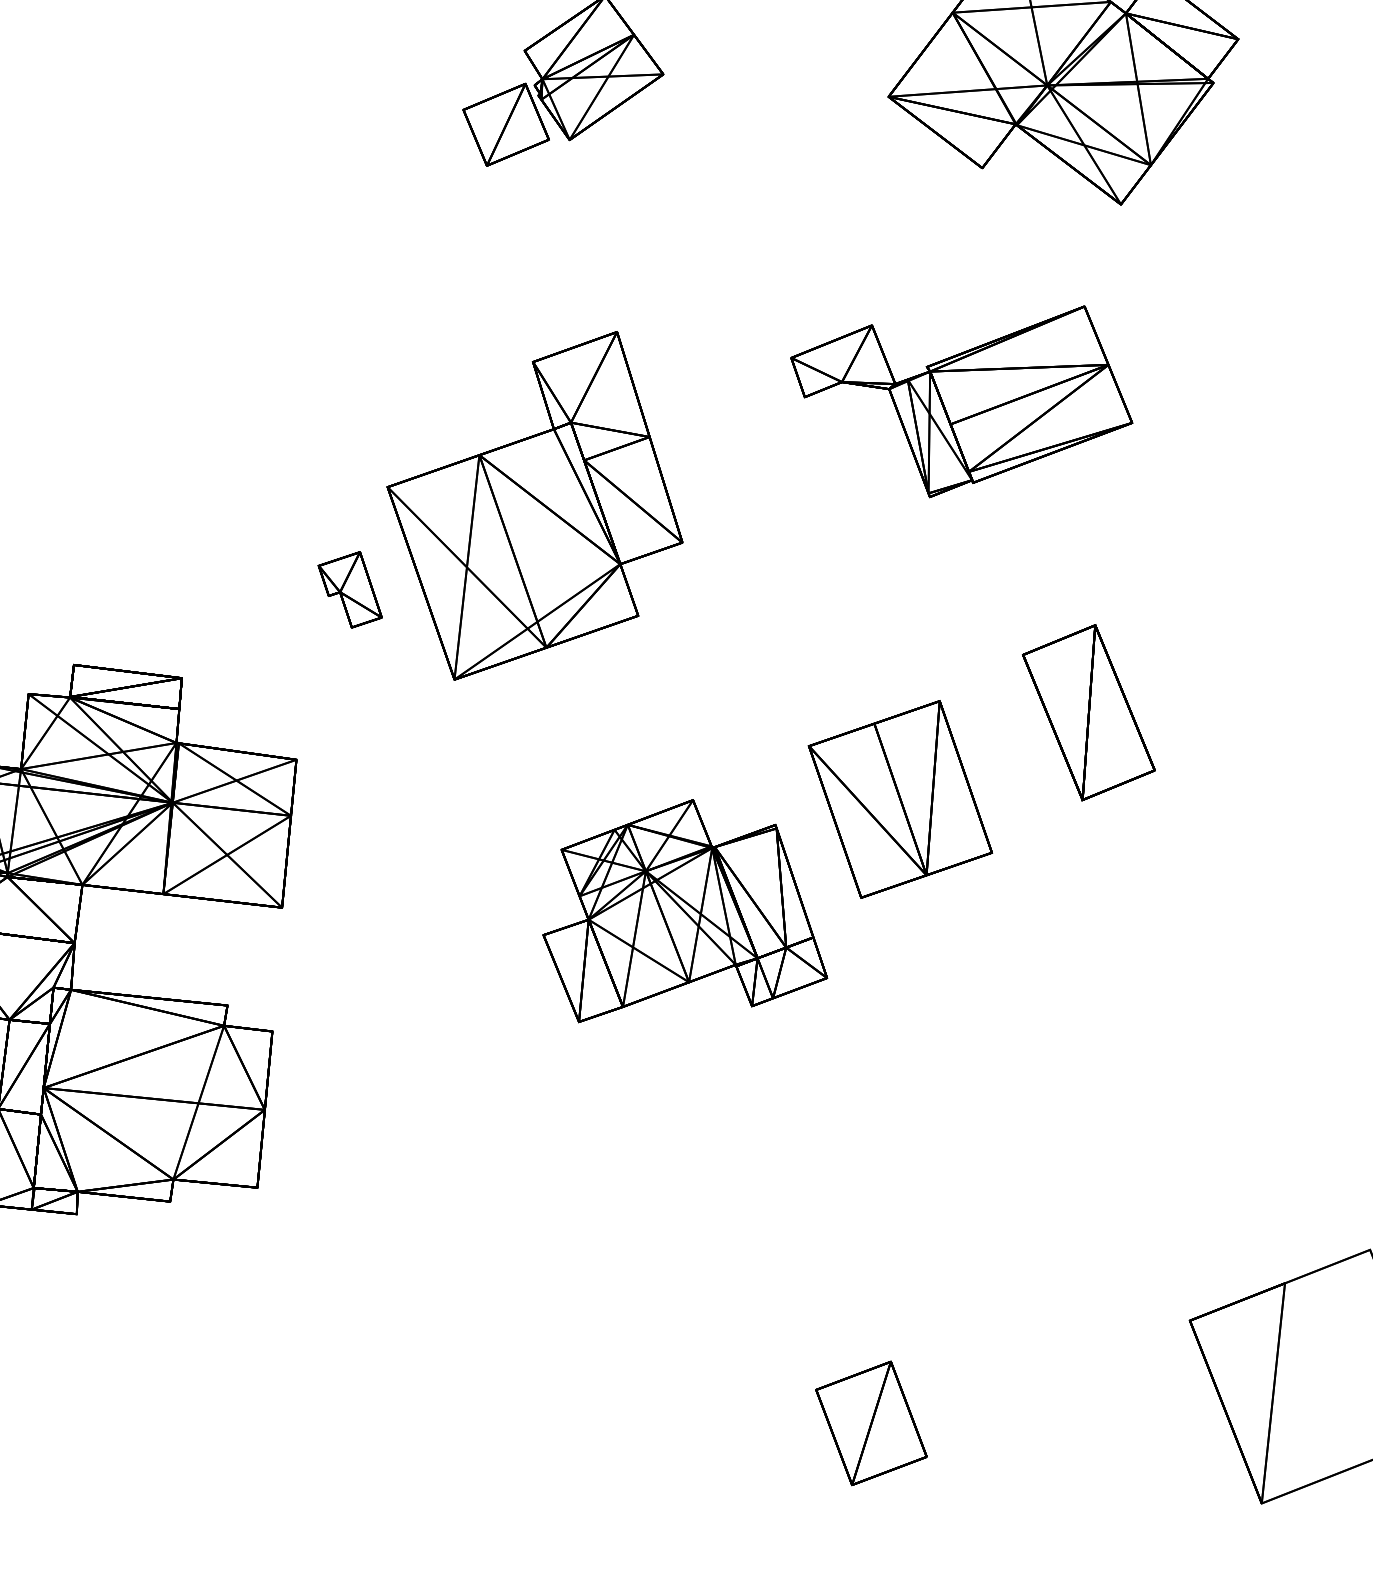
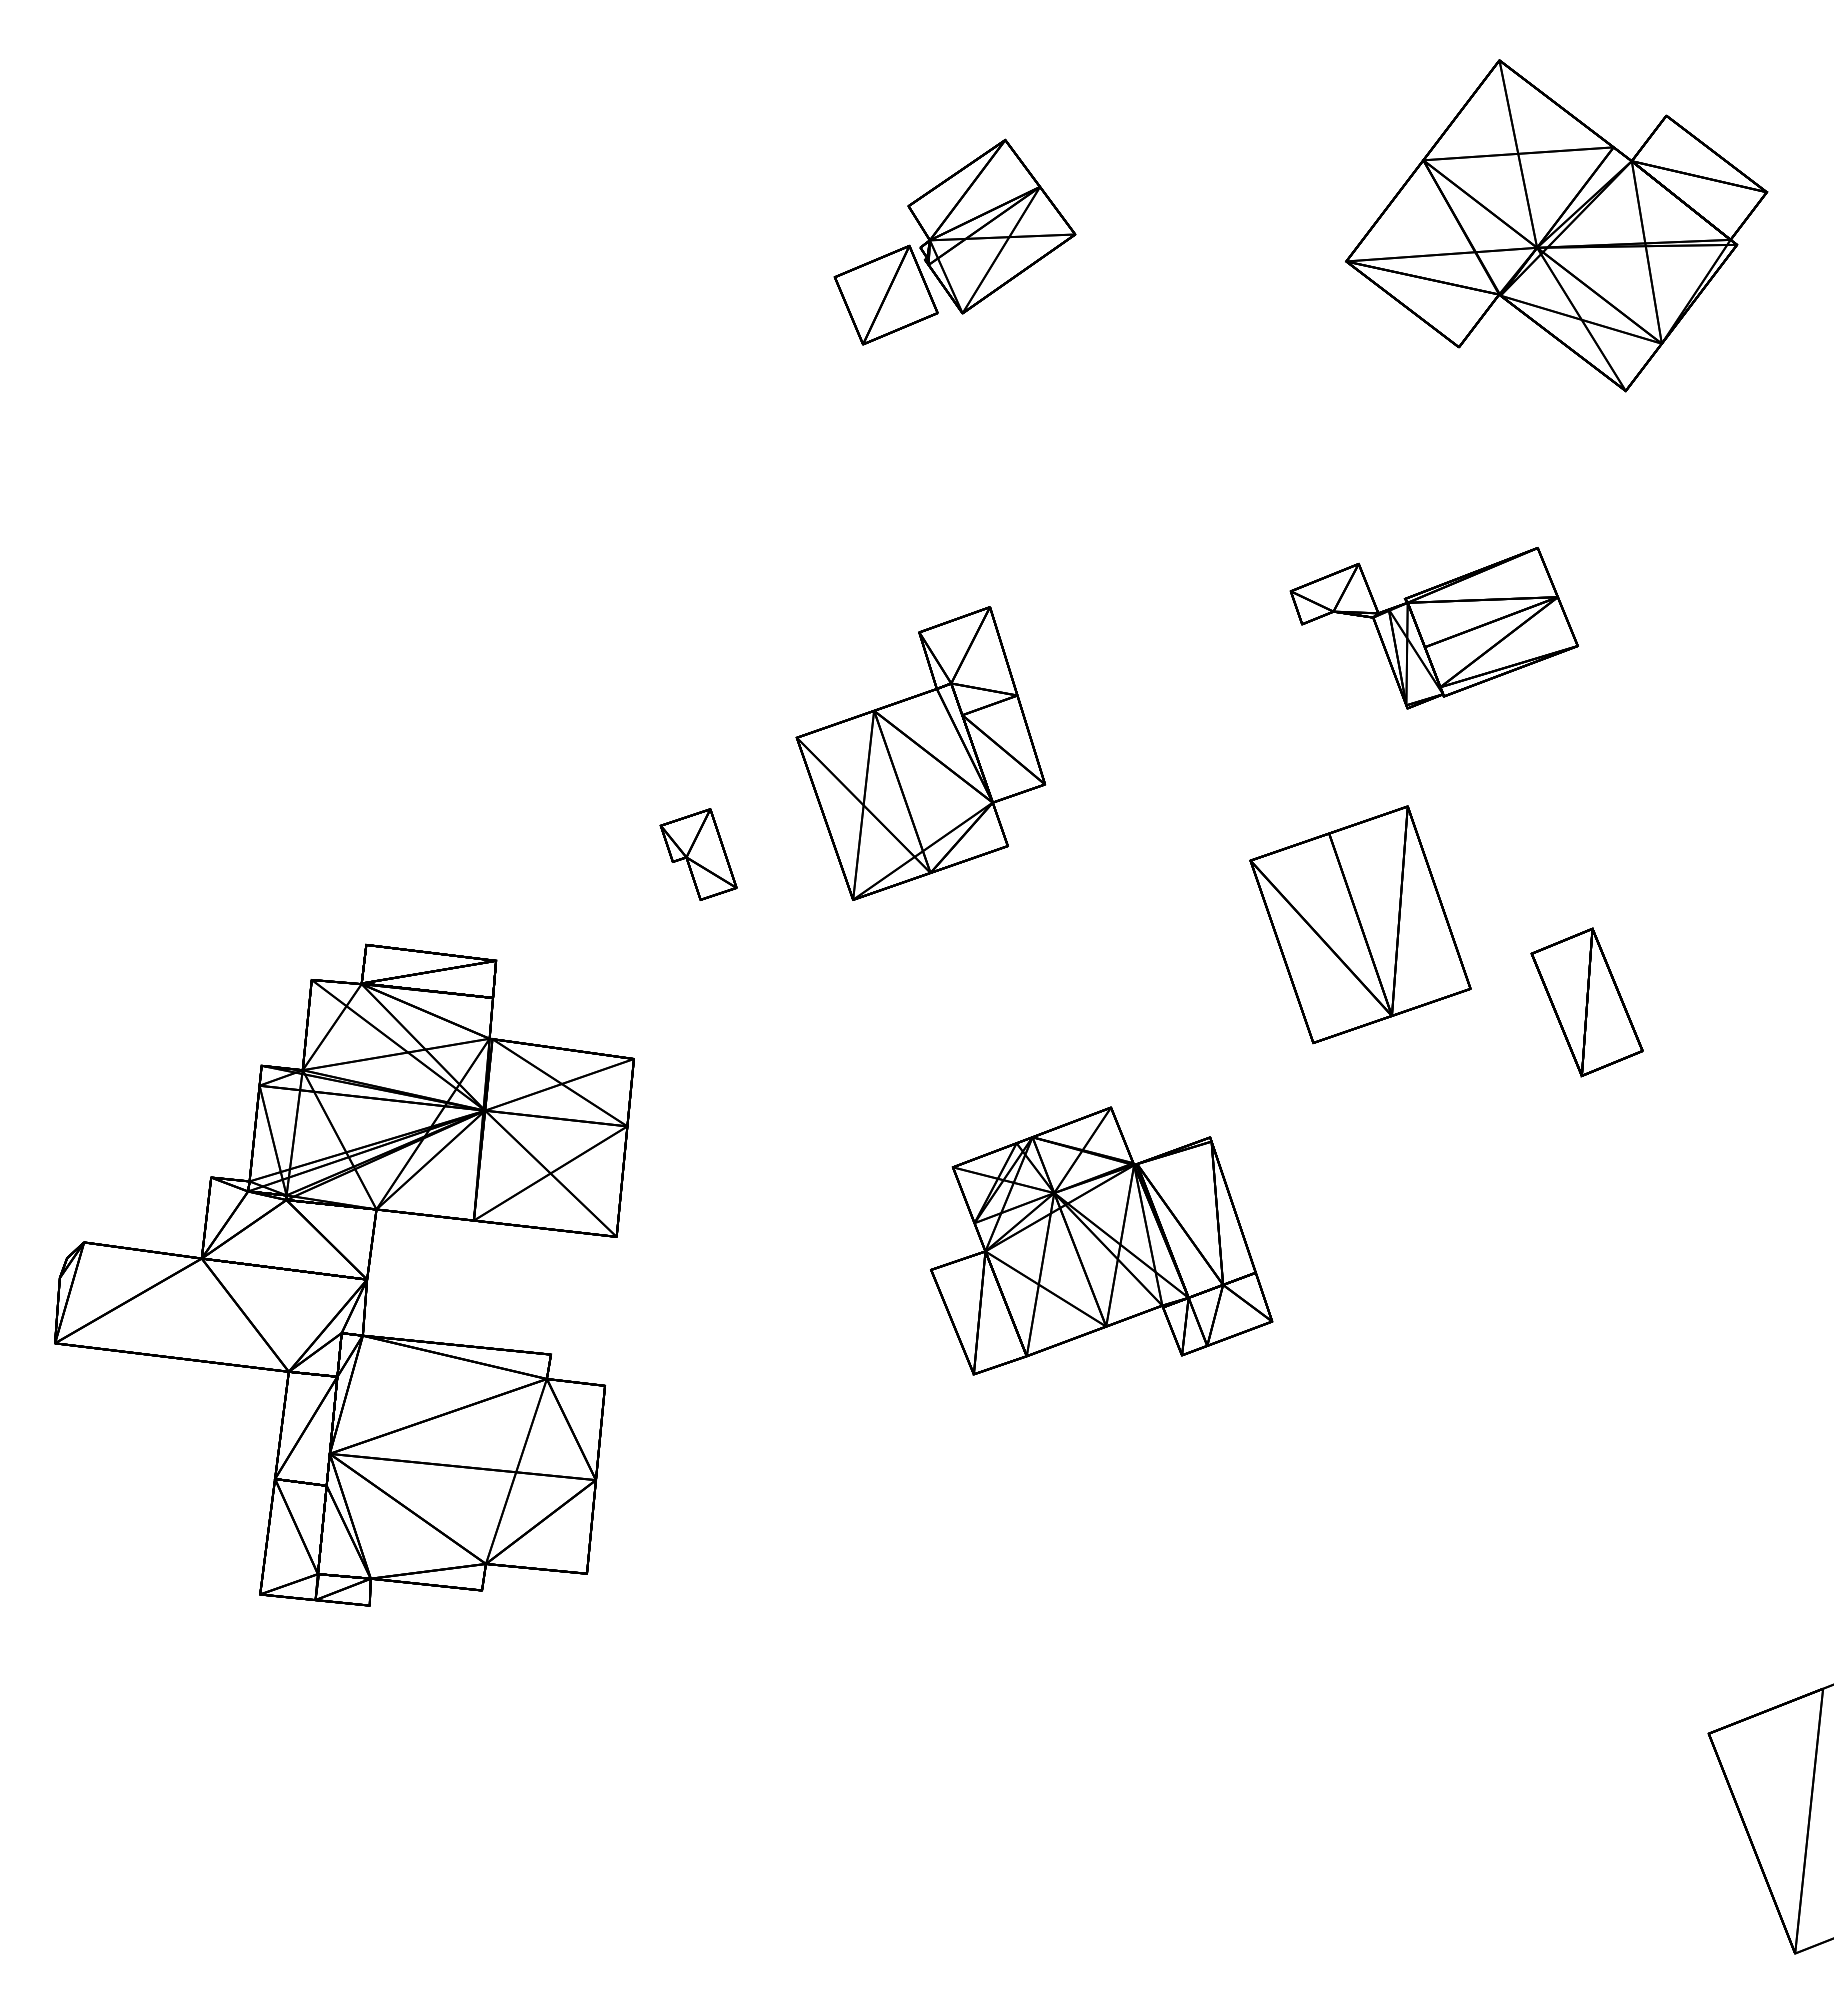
part: (961, 401) -> (1434, 627), size x0.7
part: (534, 505) -> (920, 753), size x0.7
part: (1088, 712) -> (1586, 1002), size x0.7
part: (900, 799) -> (1360, 924), moved
part: (871, 1423) -> (1325, 1857), removed

